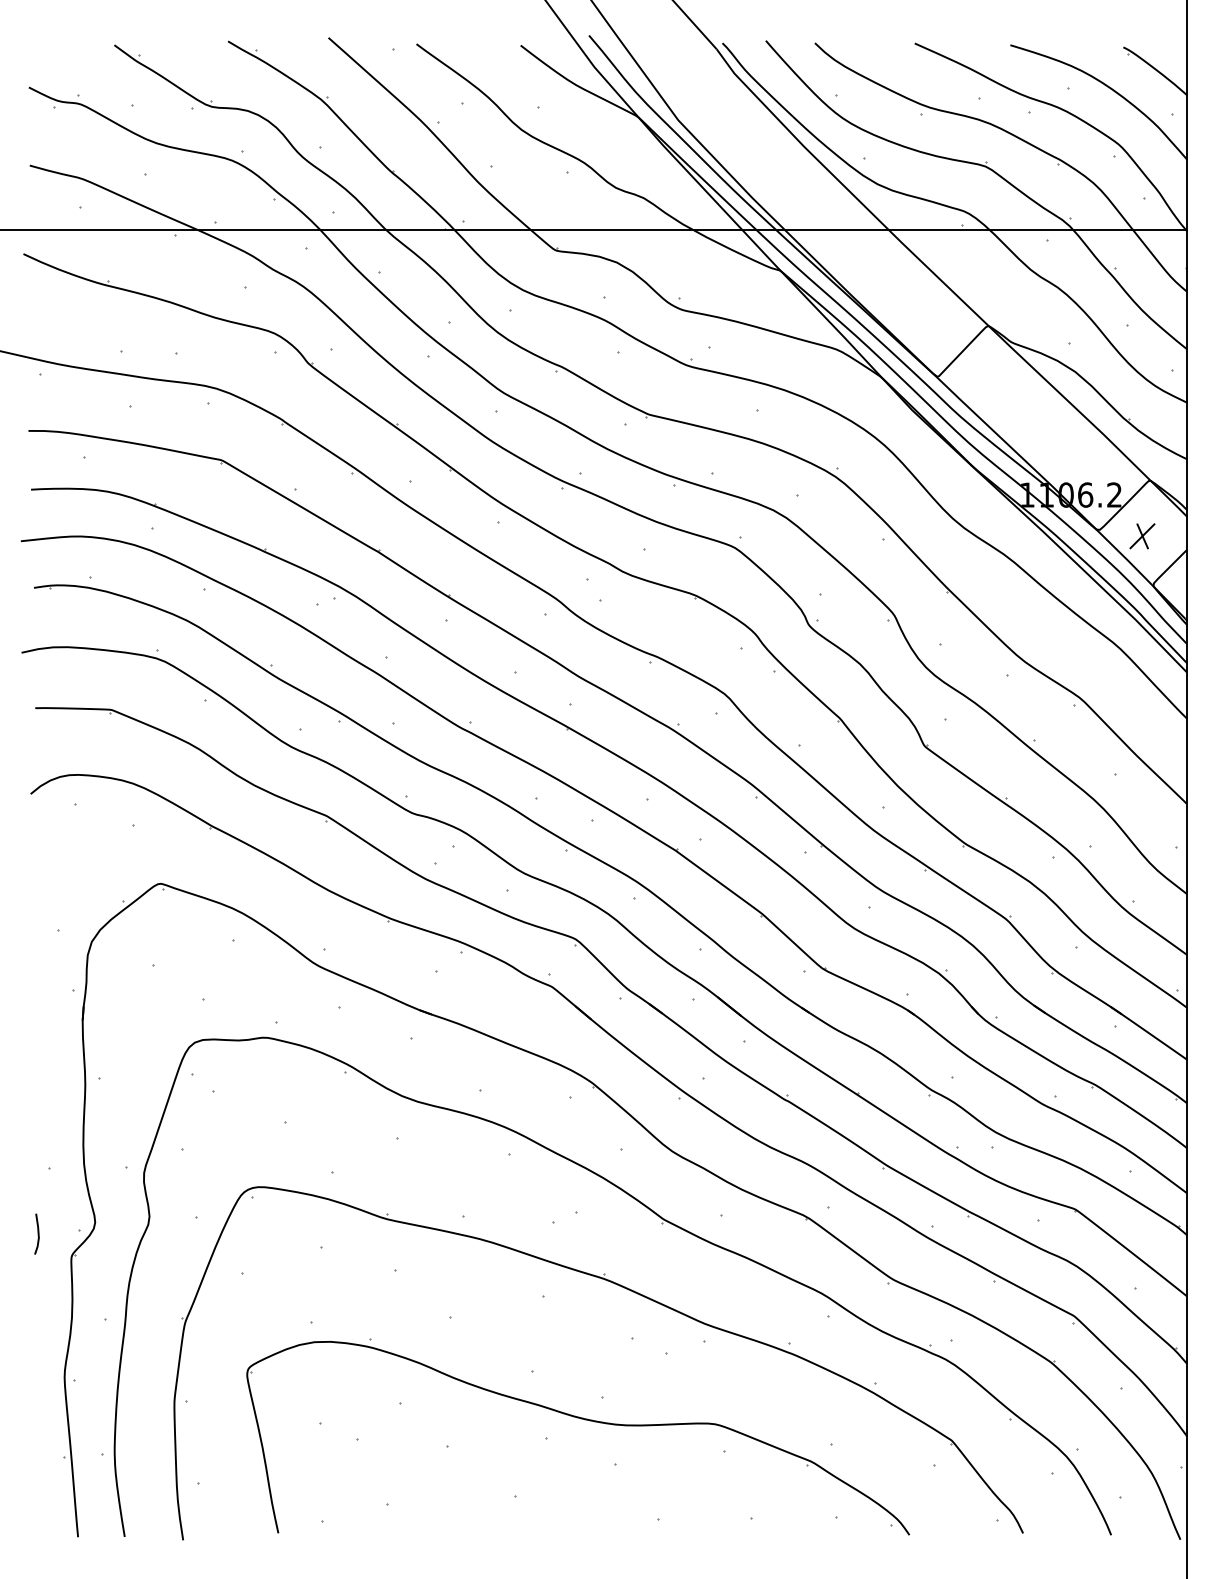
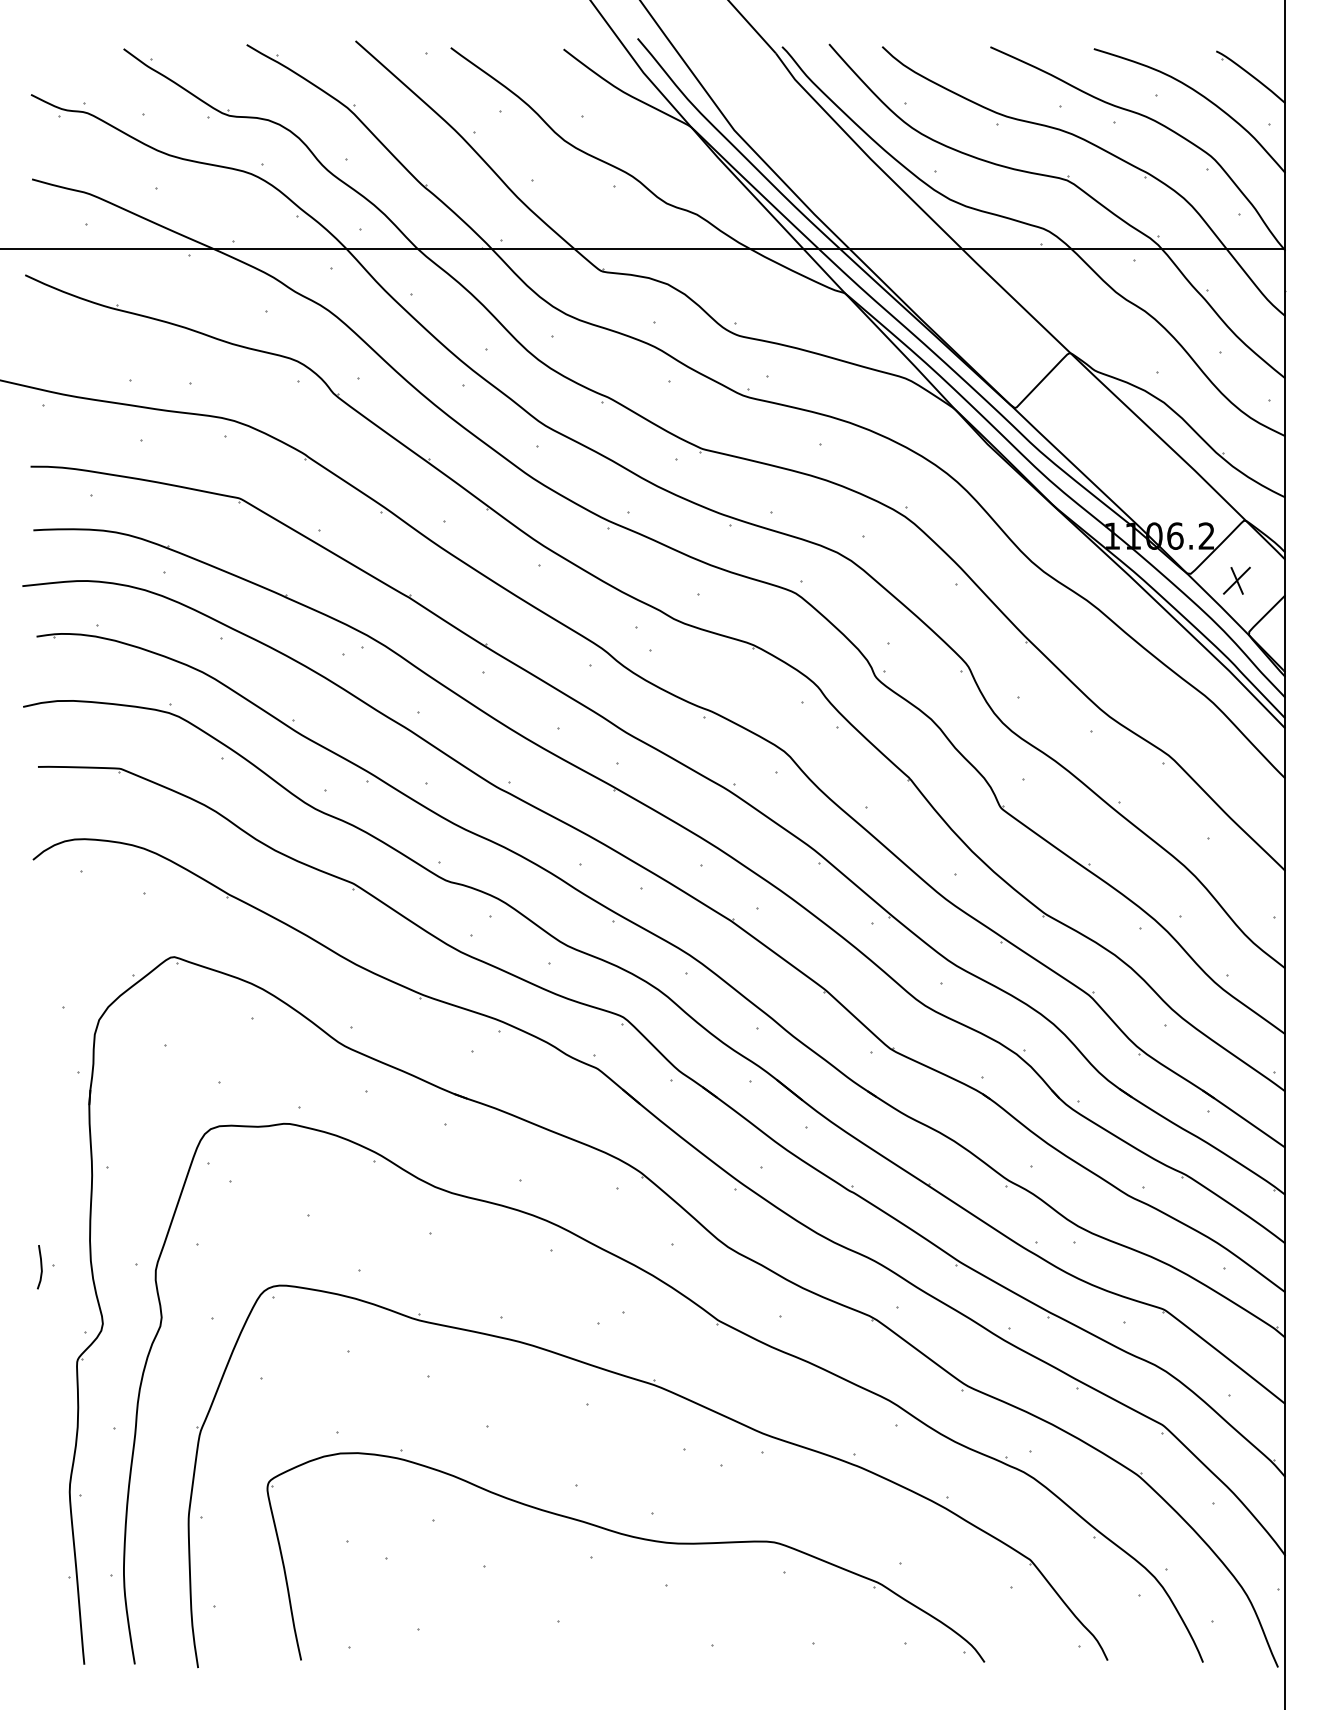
line: (37, 1233) -> (40, 1266), moved

